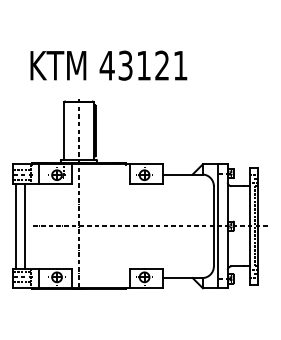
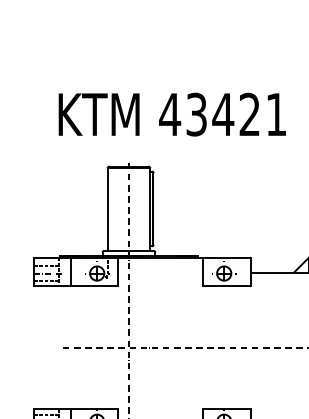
text: (143, 65) -> (222, 114), 43121 -> 43421
line: (16, 225) -> (38, 346), removed
line: (24, 225) -> (49, 346), removed

